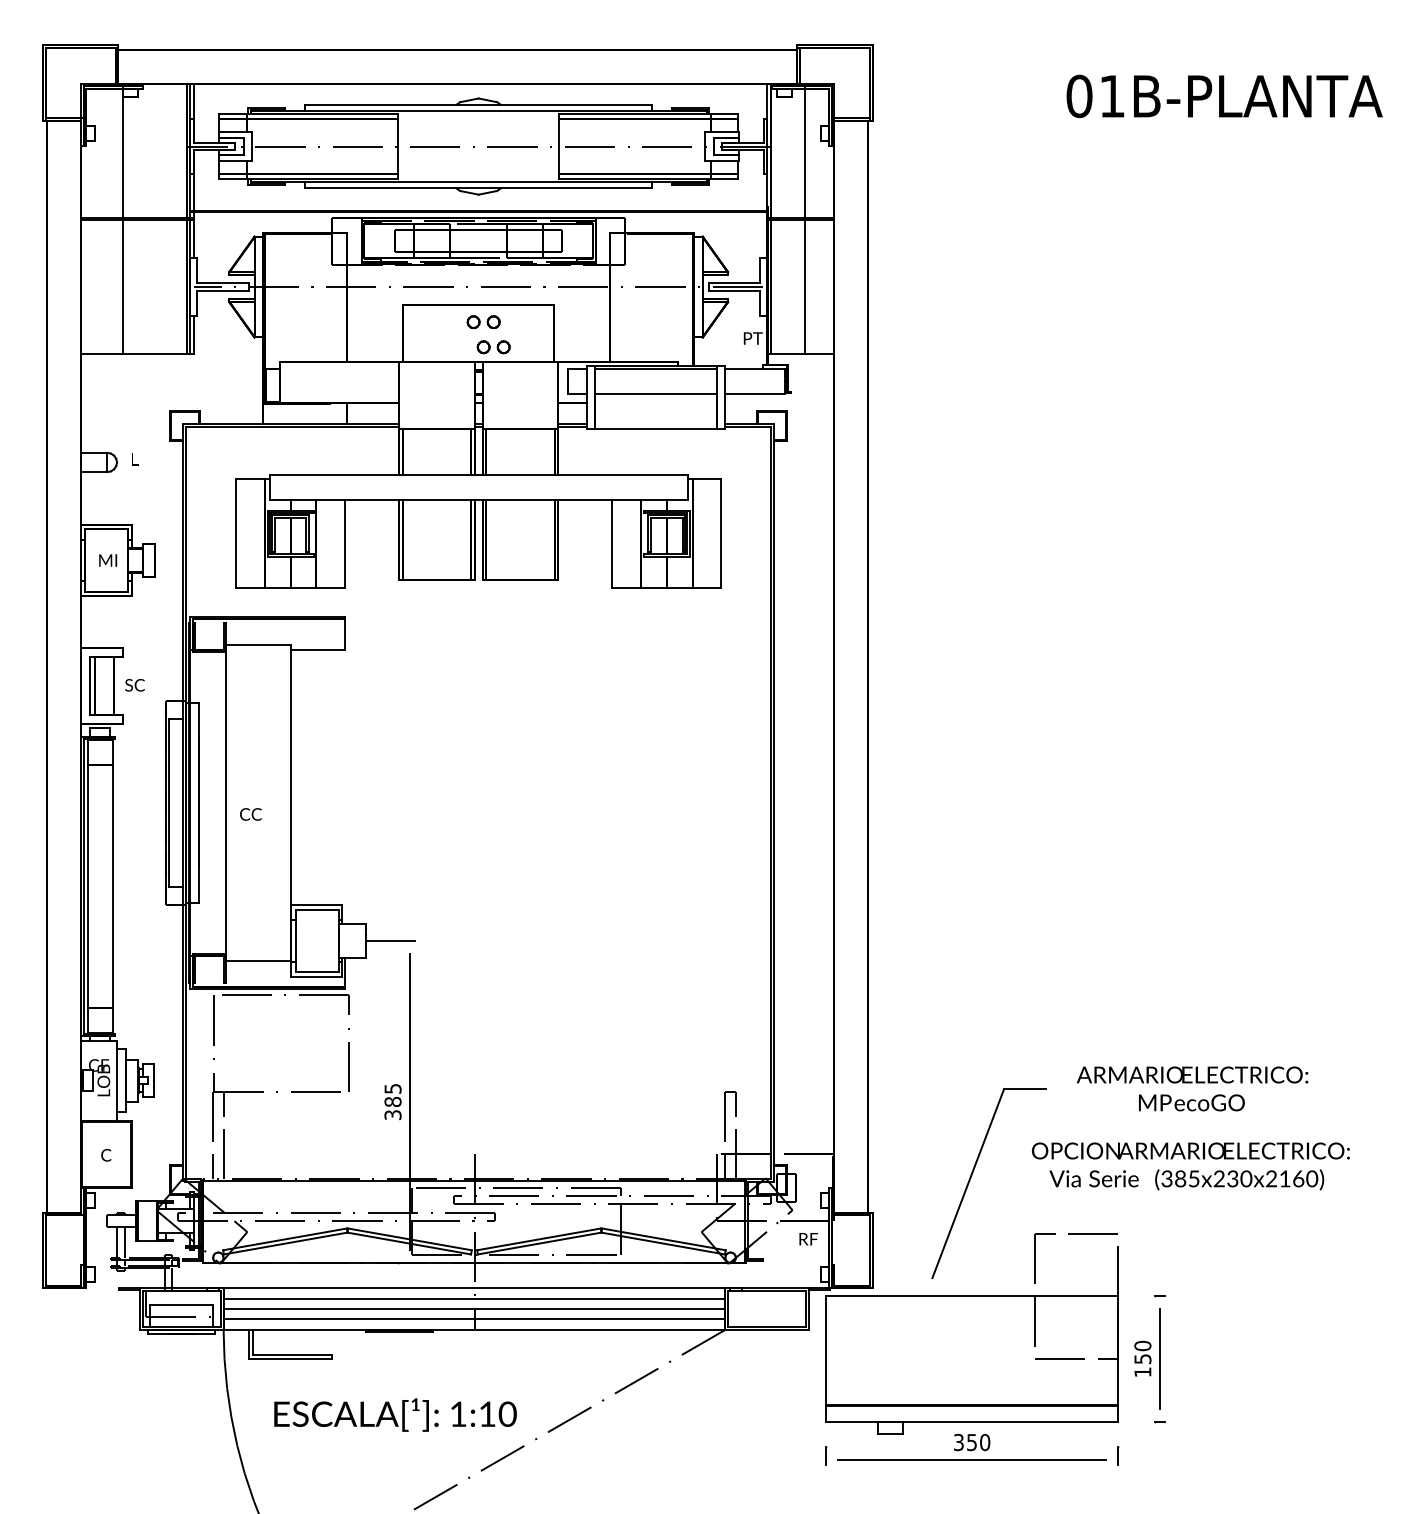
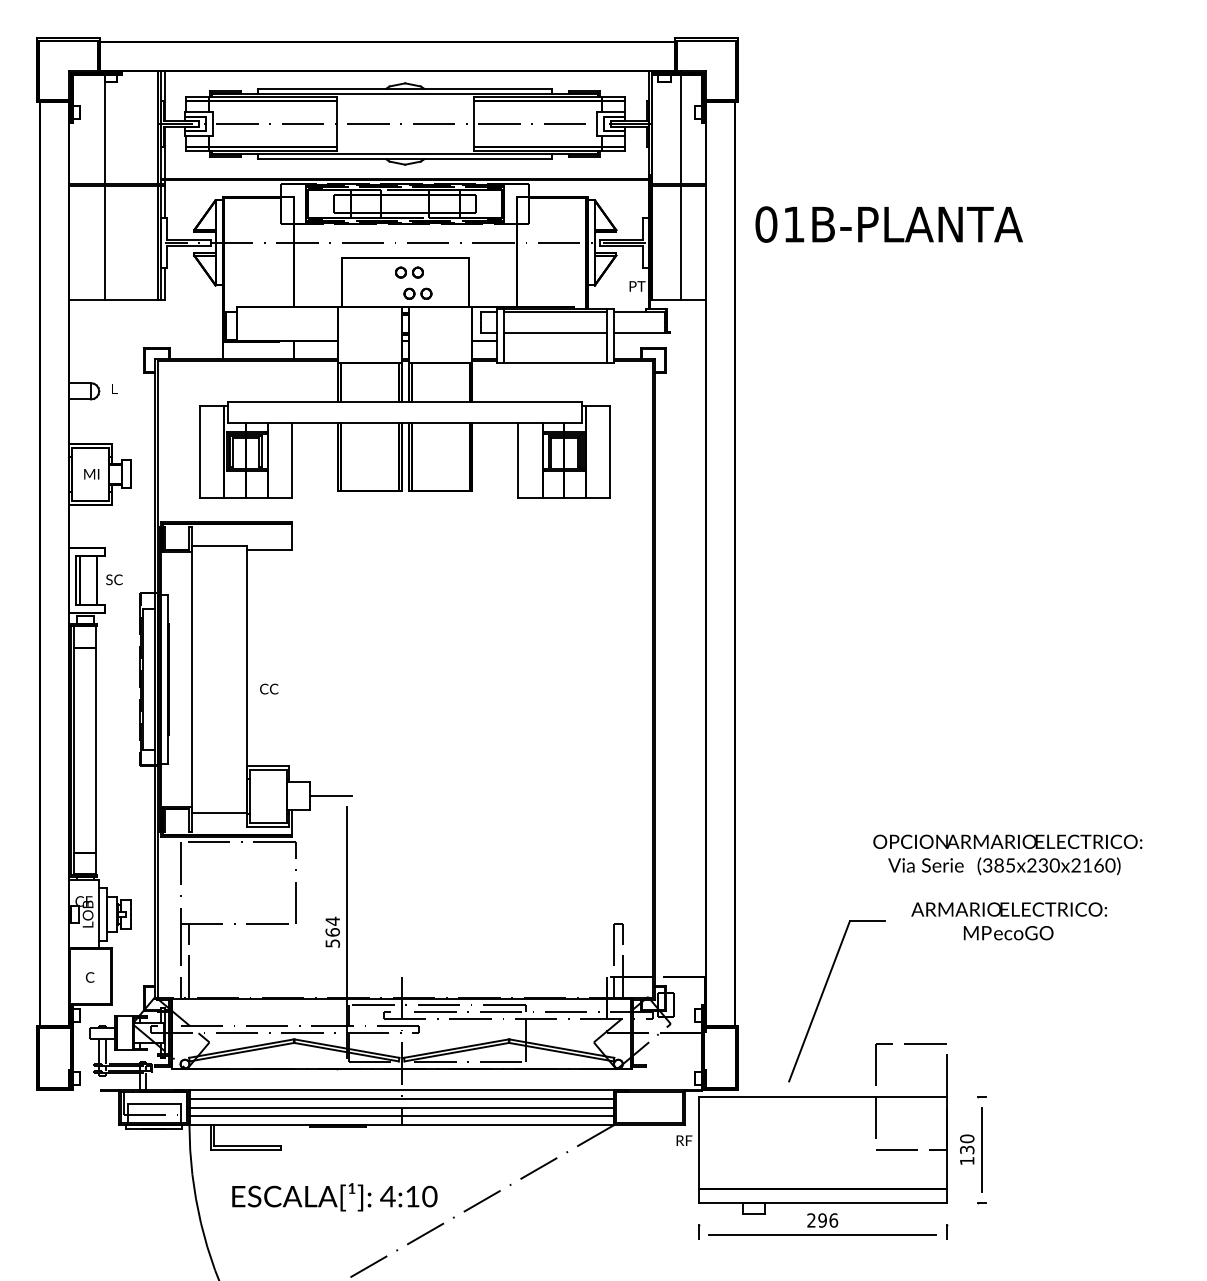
text: (1224, 96) -> (889, 224), moved
text: (250, 814) -> (268, 689), moved
text: (392, 1101) -> (332, 931), 385 -> 564
text: (1190, 1166) -> (1007, 854), moved
text: (808, 1239) -> (684, 1140), moved
text: (1142, 1358) -> (966, 1149), 150 -> 130
text: (457, 1413) -> (387, 1195), 1:10 -> 4:10
text: (972, 1442) -> (823, 1220), 350 -> 296

